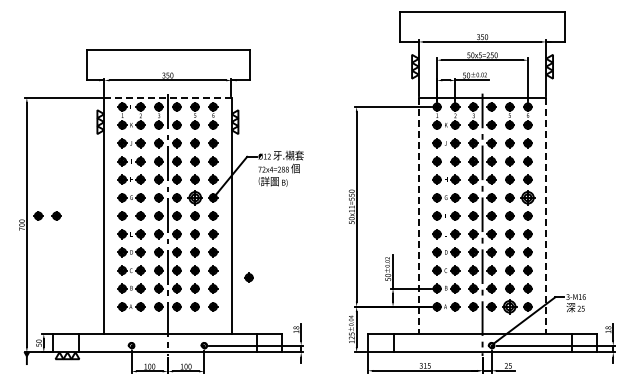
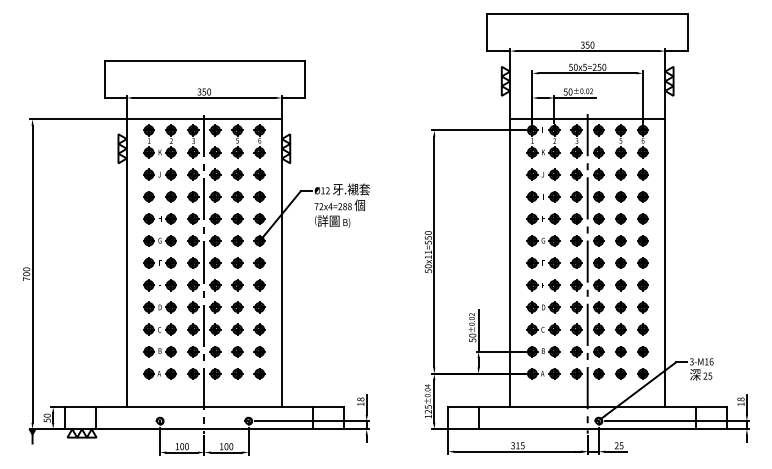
line: (167, 97) -> (203, 118), dashed -> solid
part: (194, 197) -> (236, 240), size x0.62
part: (527, 197) -> (642, 240), size x0.62
part: (47, 215) -> (57, 262), removed
line: (418, 216) -> (509, 263), dashed -> solid
line: (546, 216) -> (665, 263), dashed -> solid
part: (248, 277) -> (302, 338), removed
part: (509, 306) -> (620, 373), size x0.62

